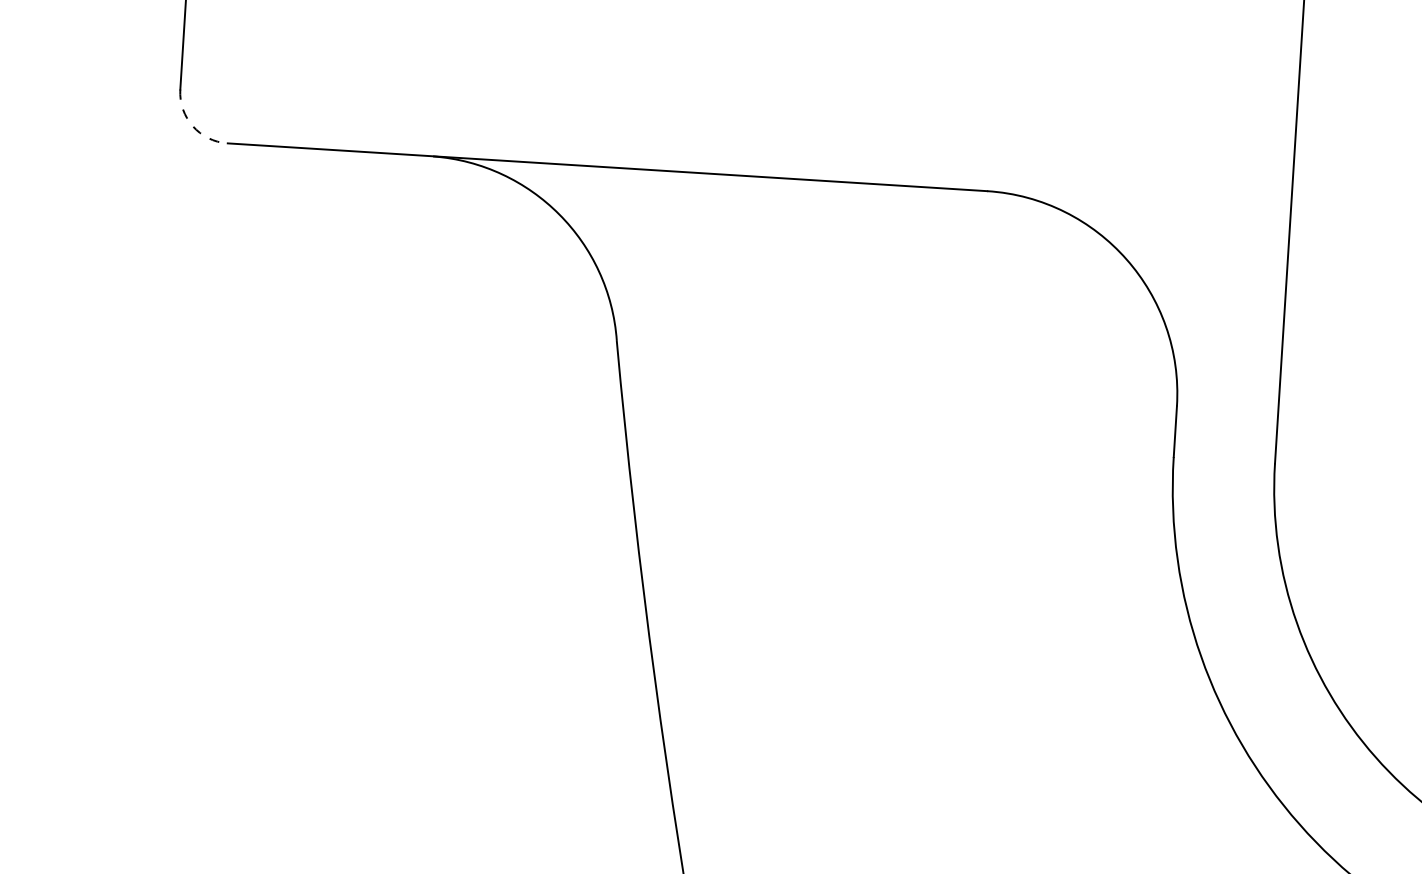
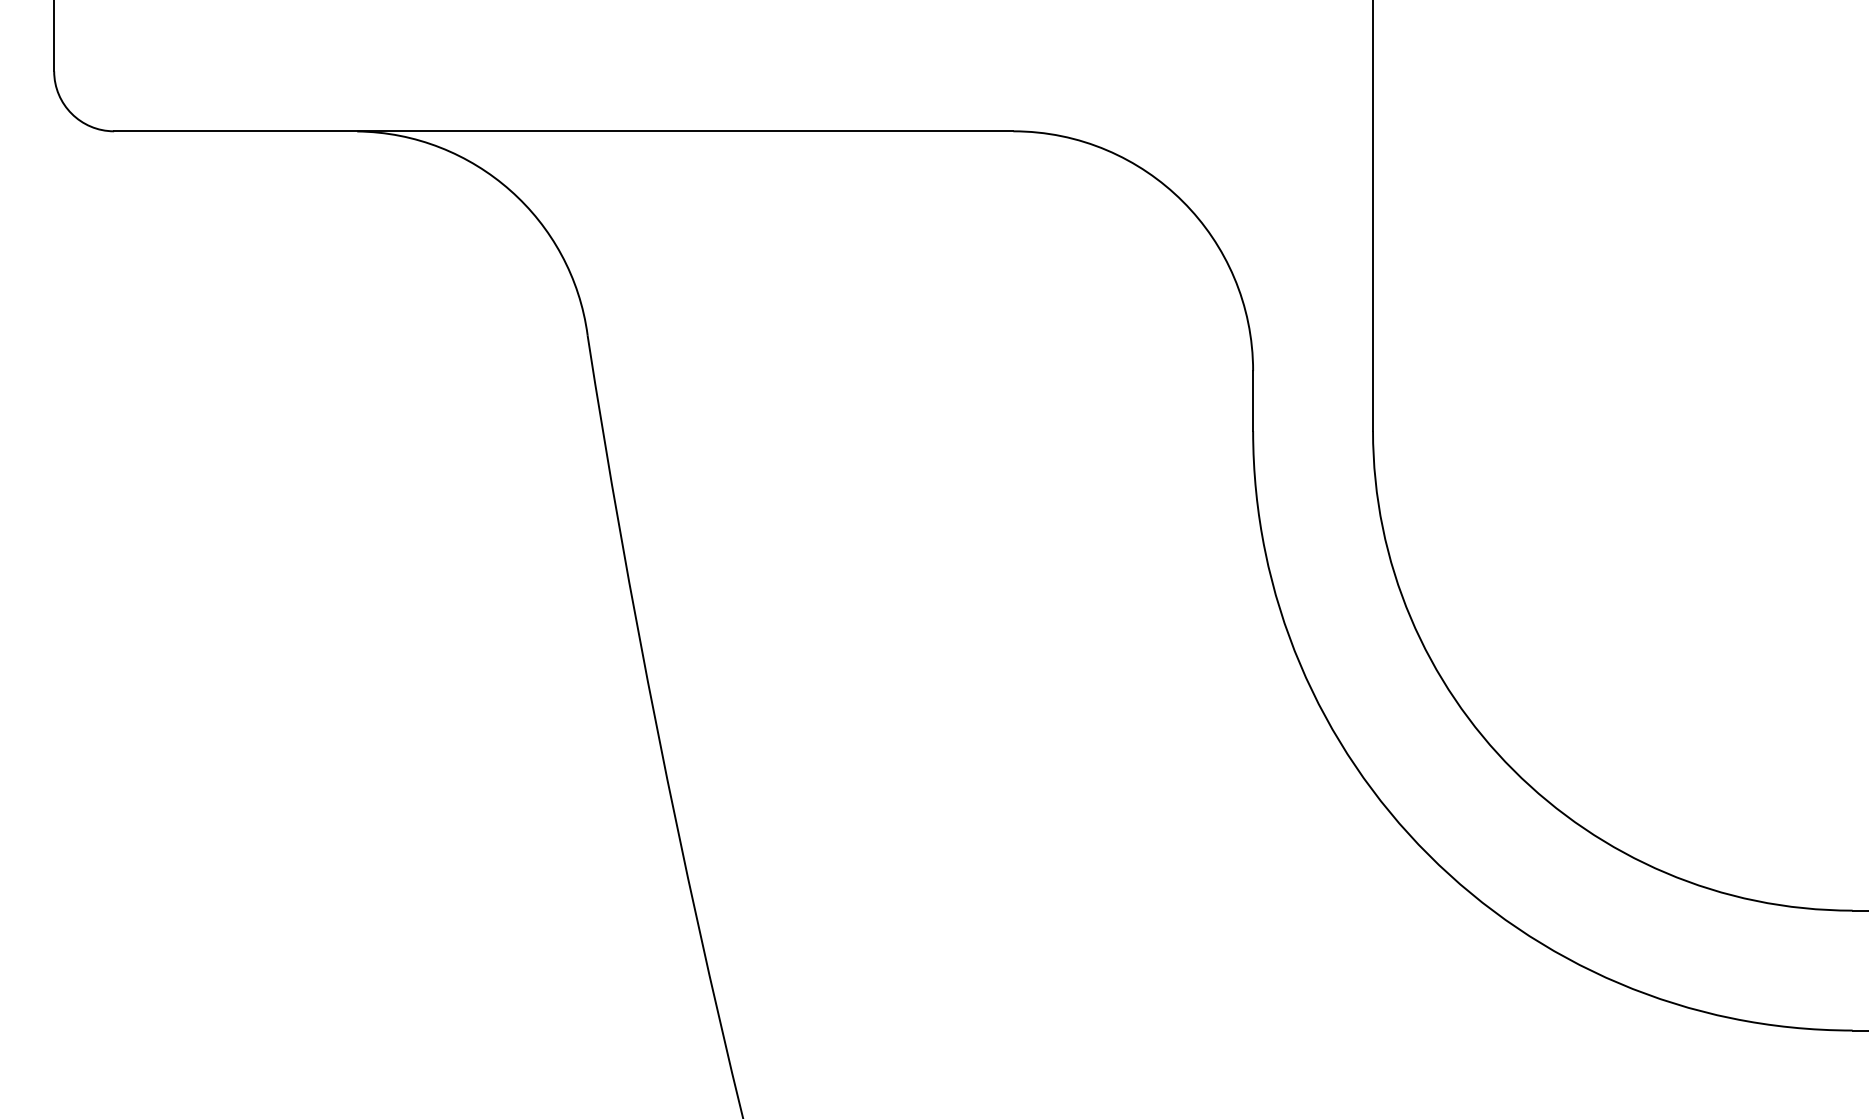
arc: (192, 126) -> (71, 113), dashed -> solid

